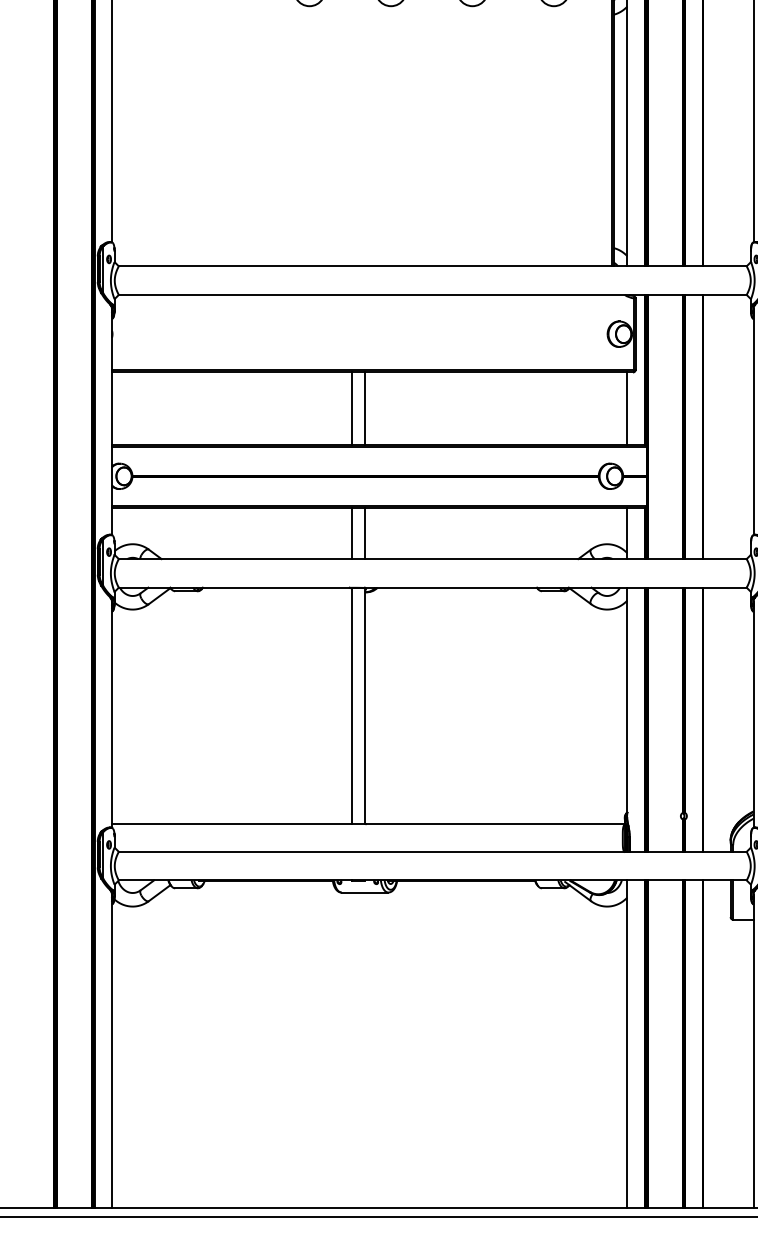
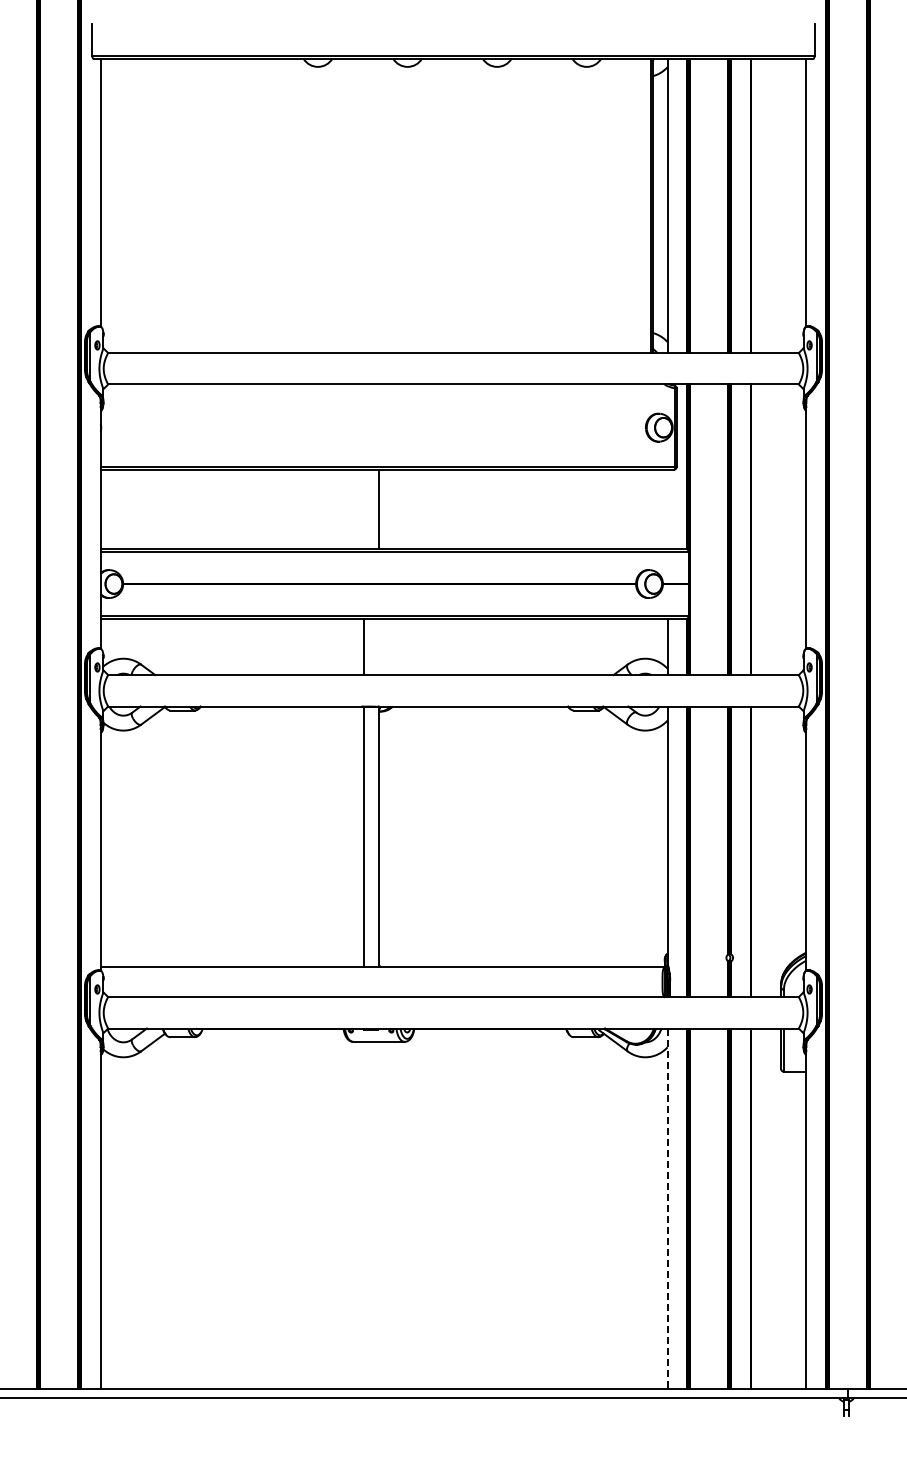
line: (351, 408) -> (364, 509), removed
line: (627, 408) -> (667, 509), removed
line: (365, 534) -> (379, 647), removed
line: (627, 1044) -> (667, 1209), solid -> dashed

